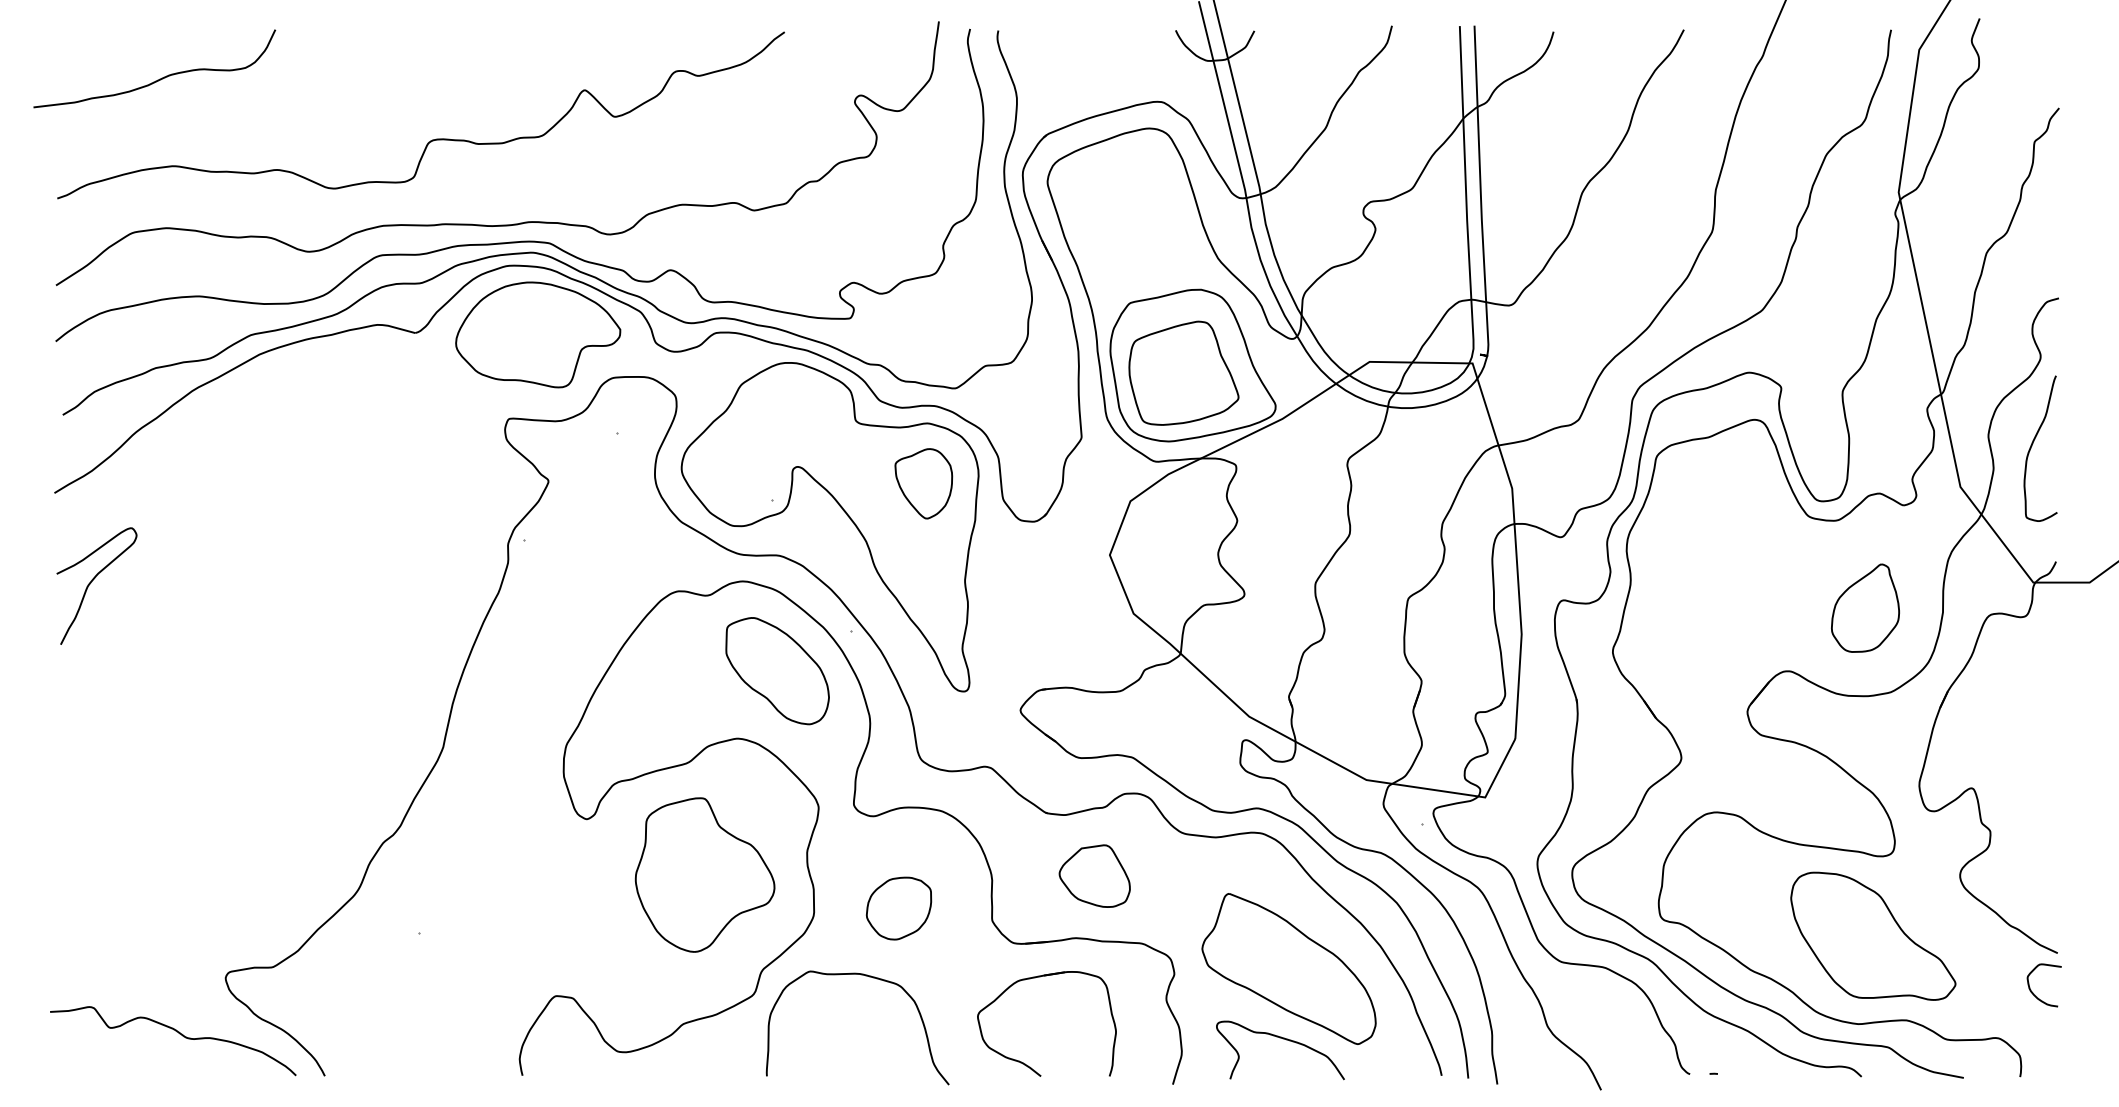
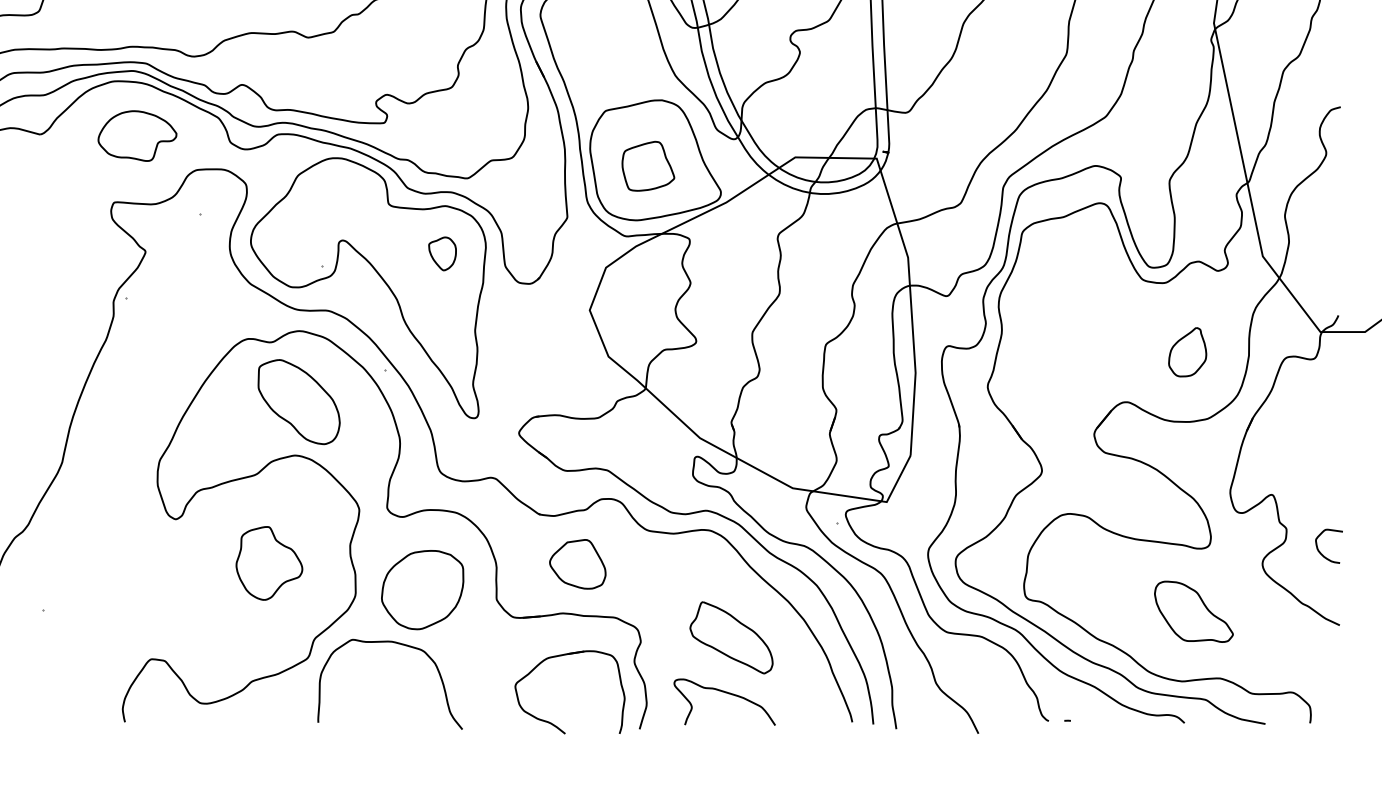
part: (538, 334) -> (137, 135), size x0.6
part: (1183, 372) -> (648, 165), size x0.6
curve: (2032, 446) -> (1319, 224), removed
part: (923, 483) -> (442, 253), size x0.6
part: (1865, 607) -> (1187, 351), size x0.7
part: (777, 671) -> (299, 402), moved
part: (704, 874) -> (268, 563), size x0.6
part: (899, 908) -> (423, 589), size x1.6
part: (1873, 935) -> (1194, 611), size x0.6
part: (1288, 968) -> (731, 637), size x0.6
curve: (2033, 992) -> (1320, 551), moved
part: (1025, 1063) -> (553, 723), moved

